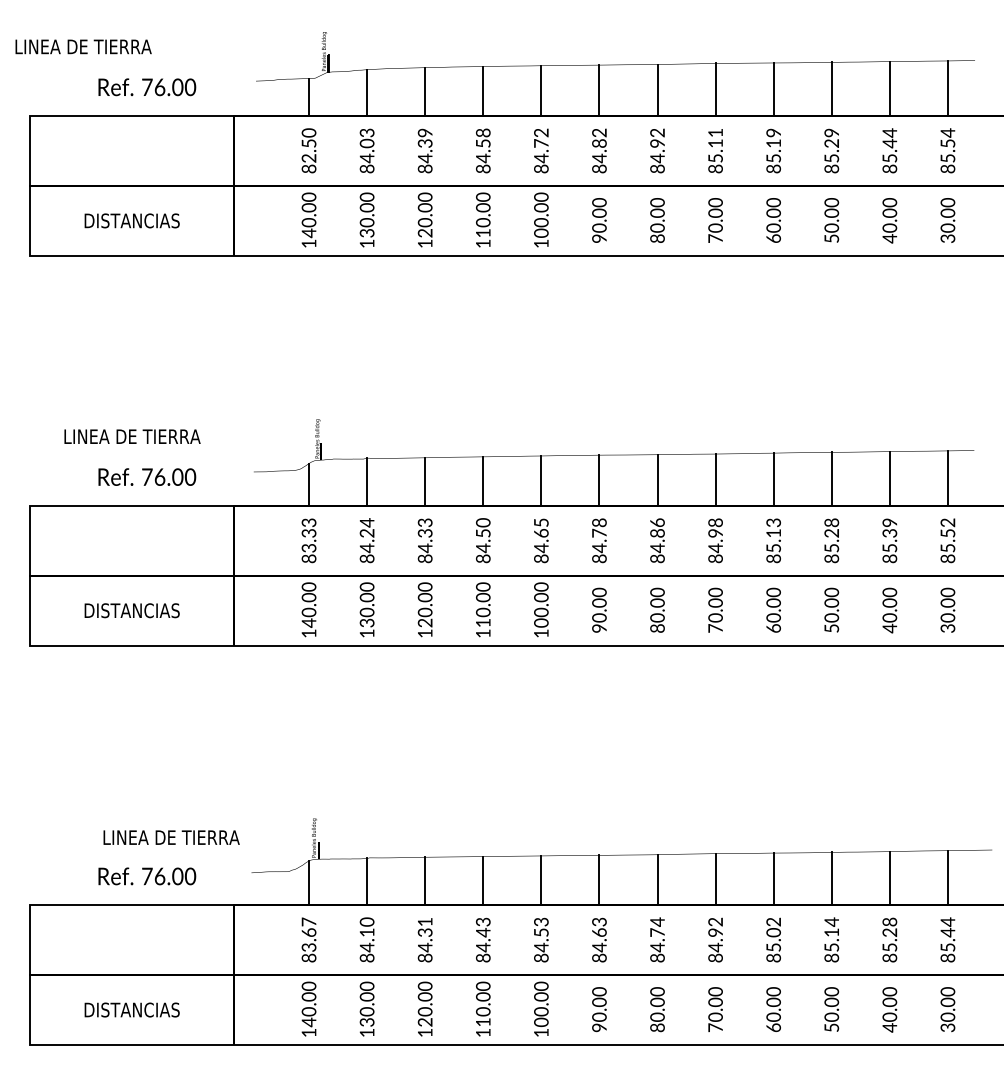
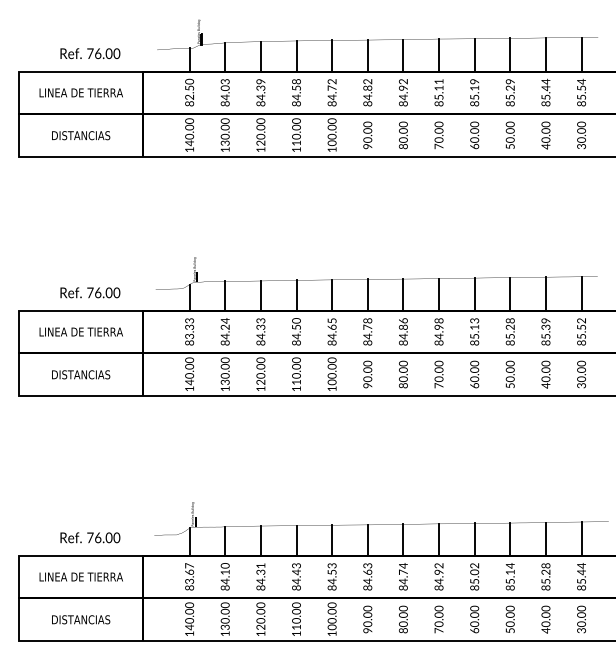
text: (82, 46) -> (80, 92), moved
text: (131, 435) -> (80, 331), moved
text: (170, 836) -> (80, 576), moved

